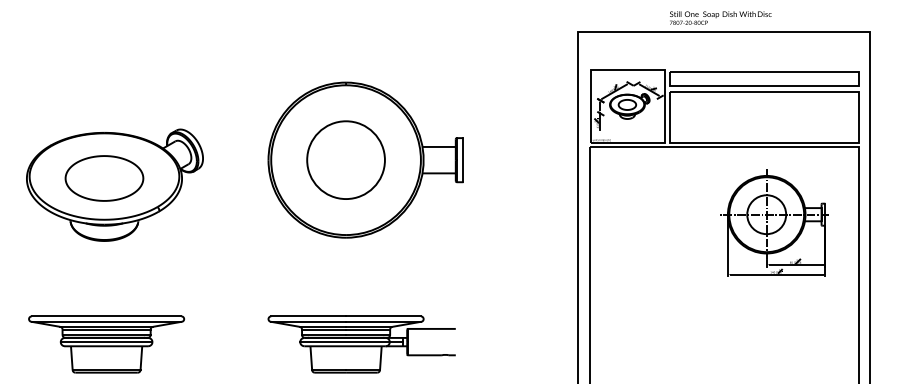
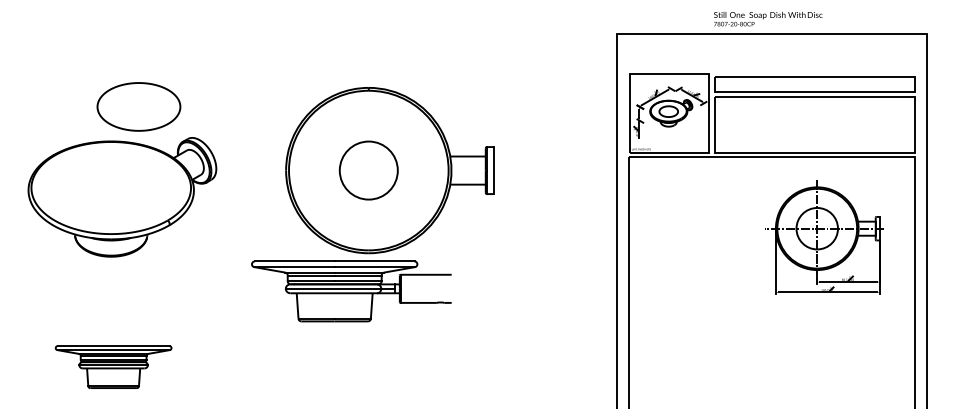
circle: (345, 160) -> (368, 170), size x0.7
part: (104, 178) -> (138, 106), moved
part: (106, 344) -> (113, 367), size x0.7
part: (361, 344) -> (351, 291), moved

